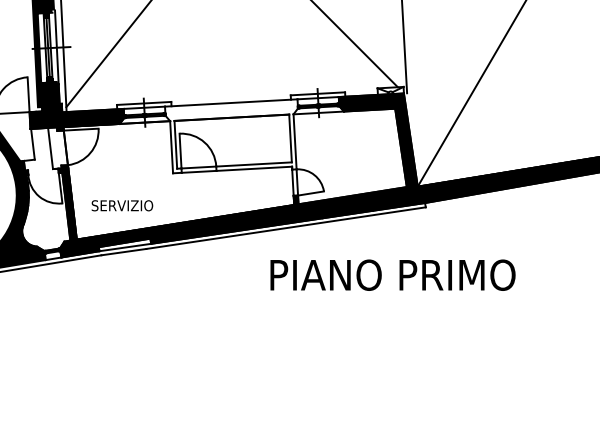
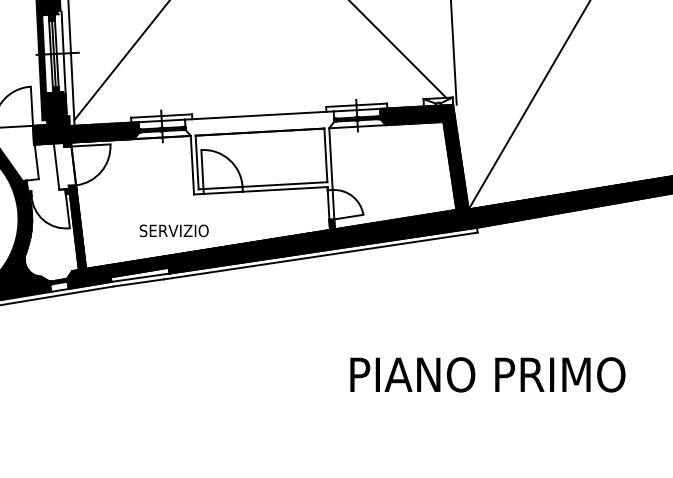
text: (121, 205) -> (173, 230), moved
text: (392, 274) -> (487, 374), moved

